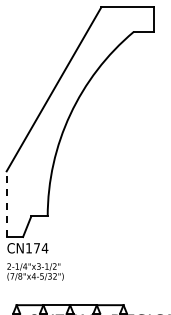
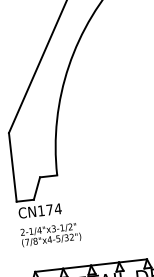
line: (6, 204) -> (12, 167), dashed -> solid

